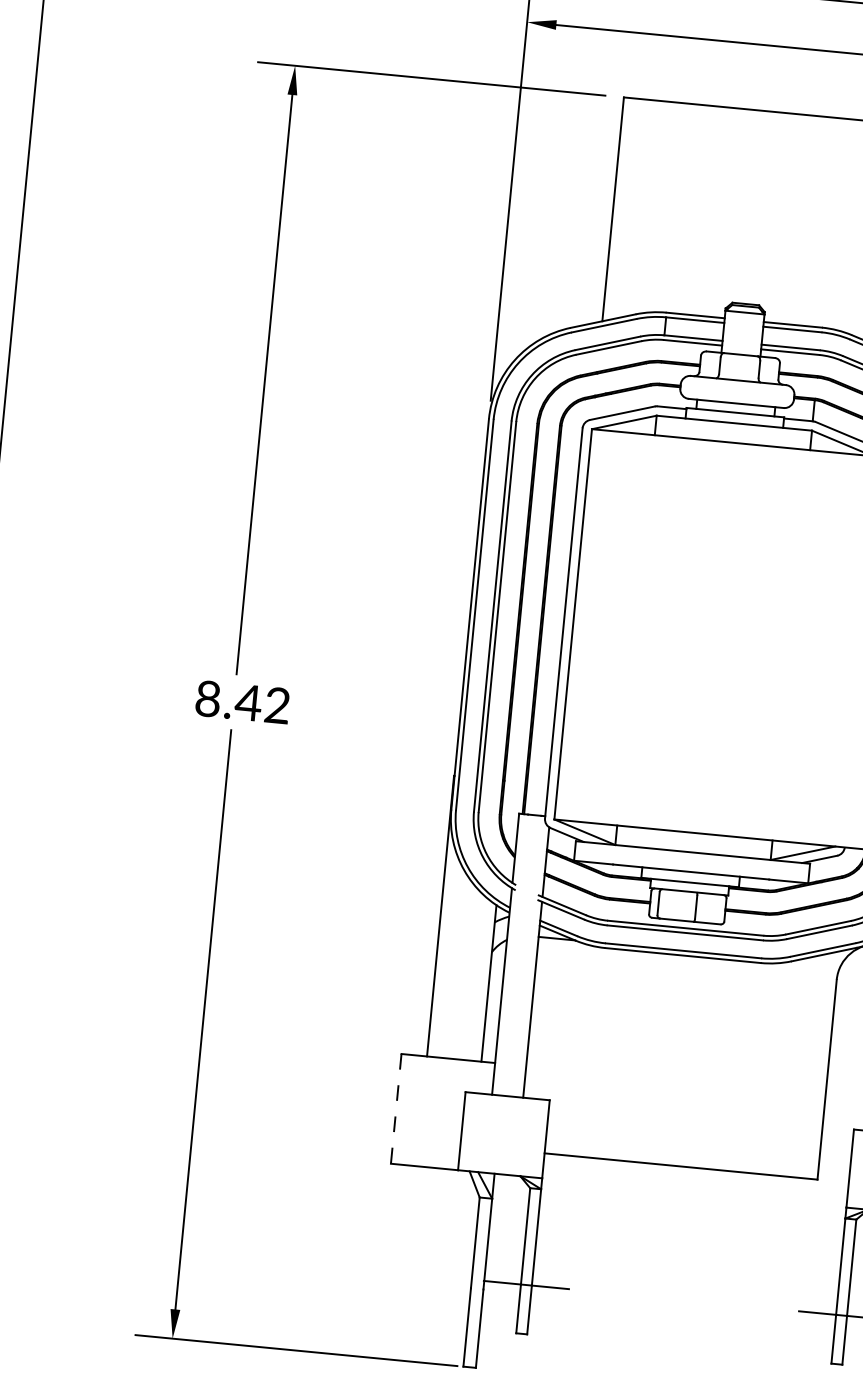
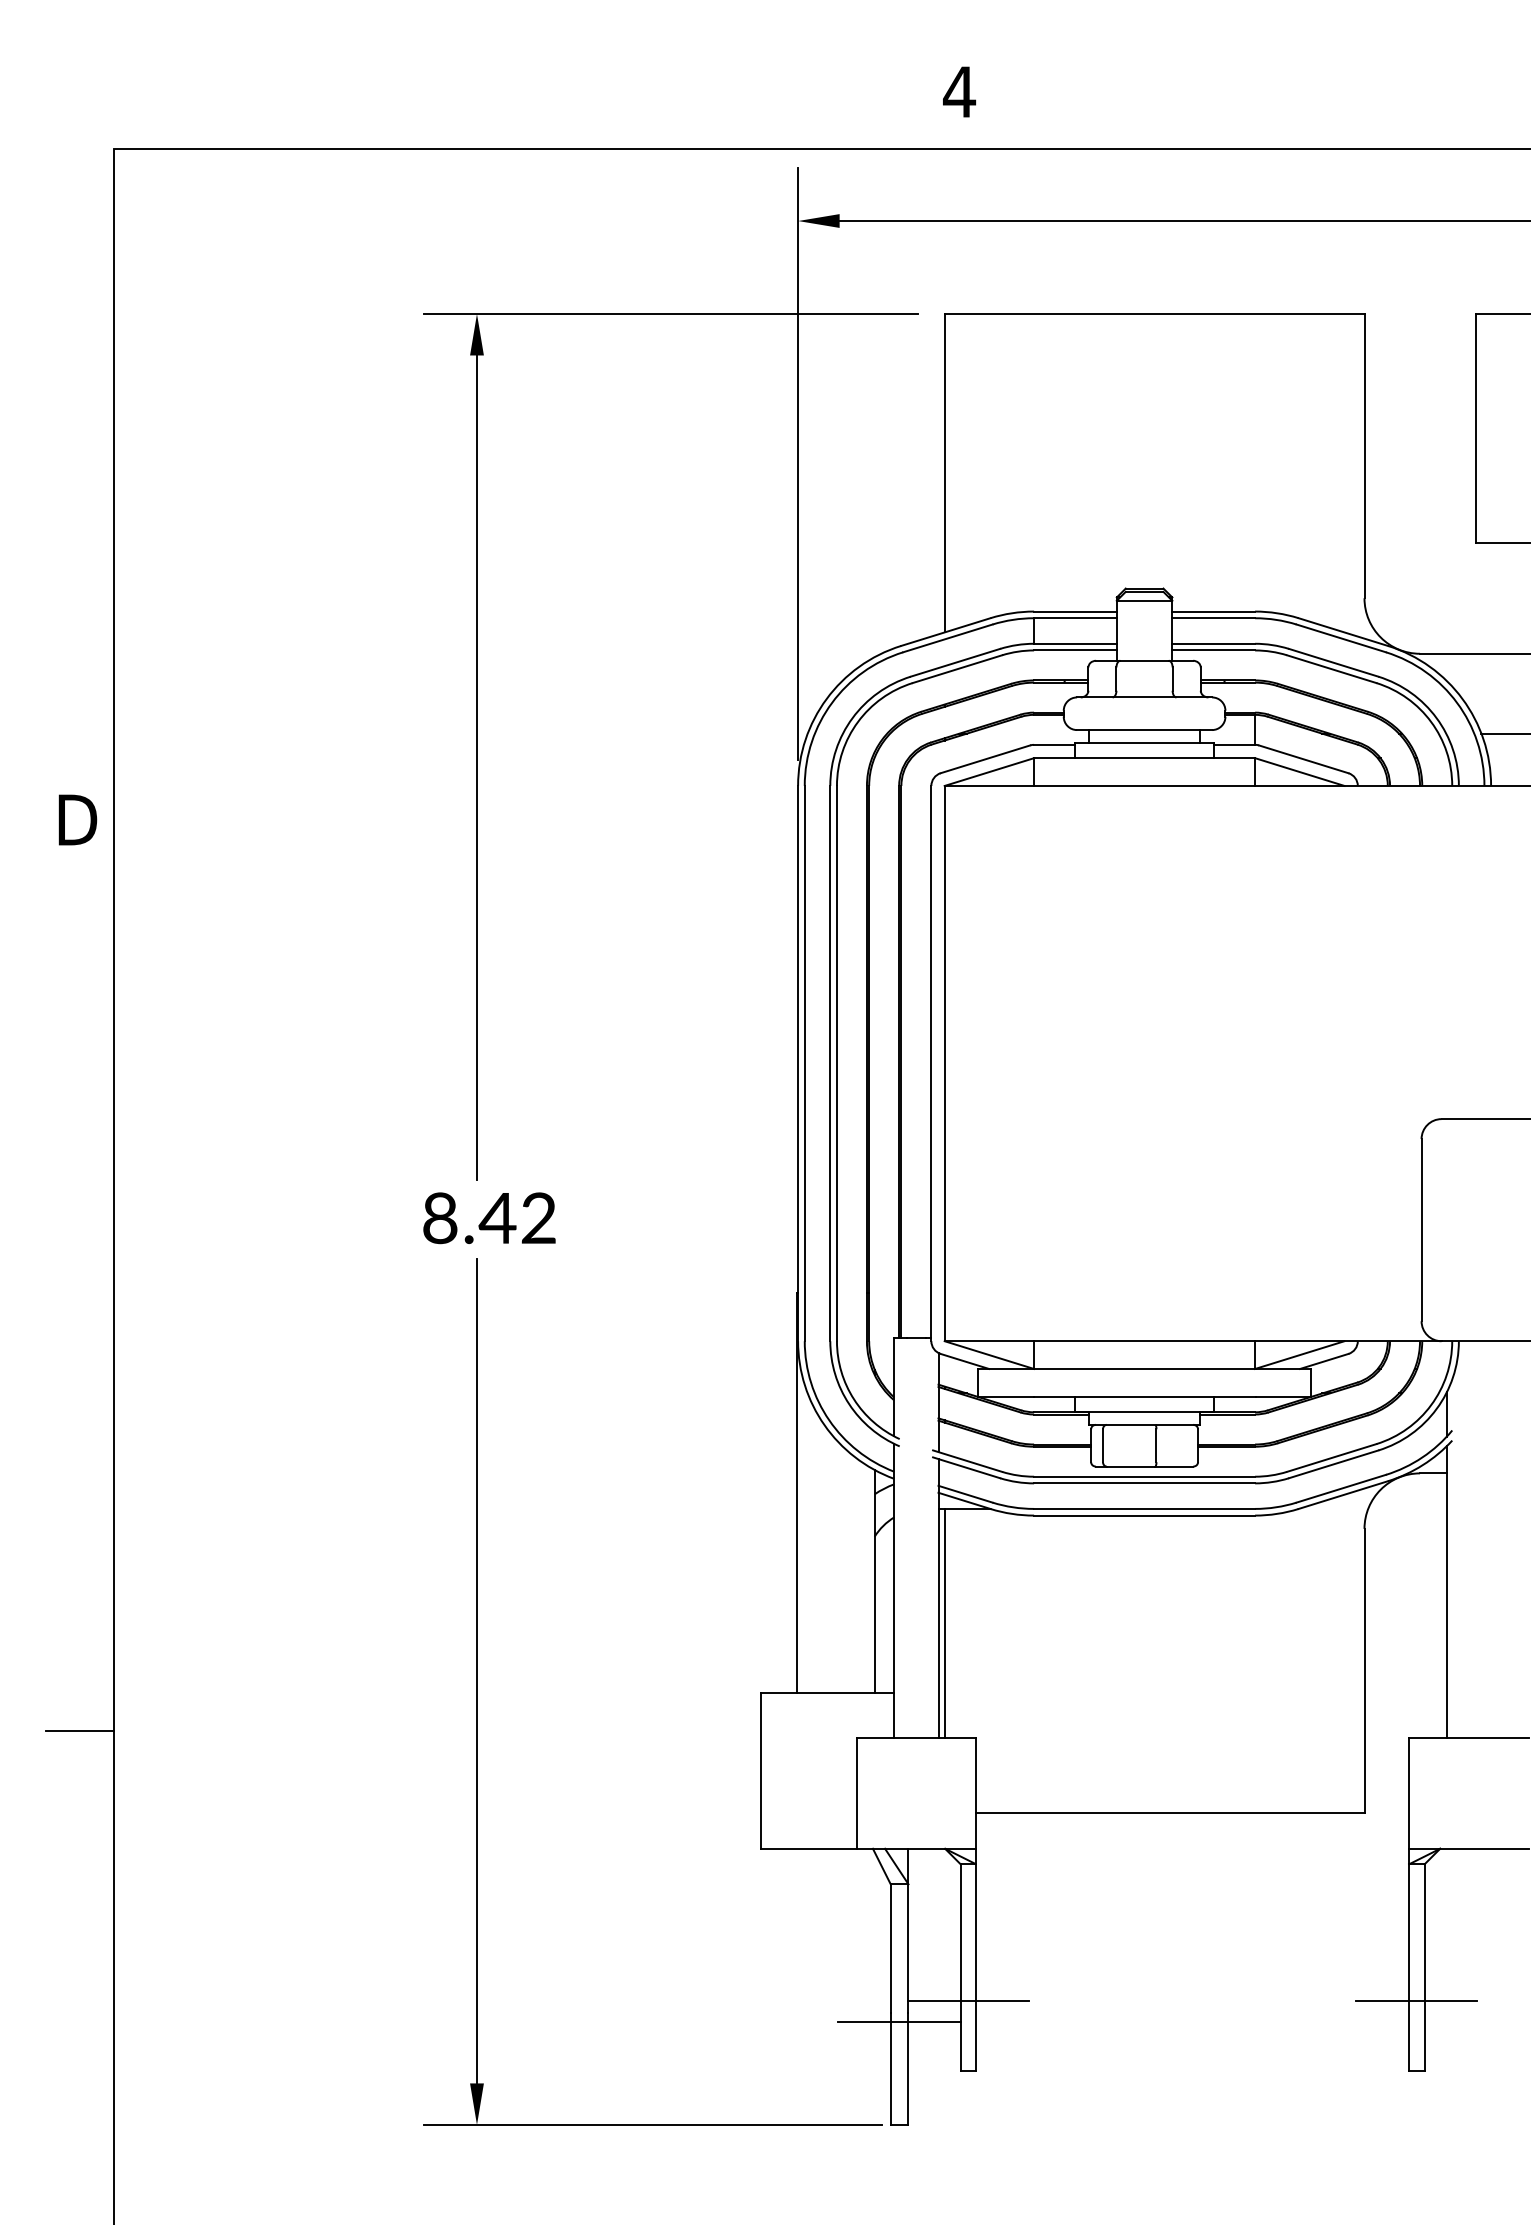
line: (535, 1017) -> (944, 1622), added
line: (396, 1109) -> (761, 1771), dashed -> solid
line: (476, 1295) -> (899, 2022), added

